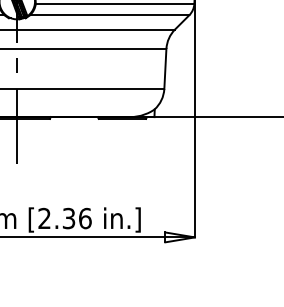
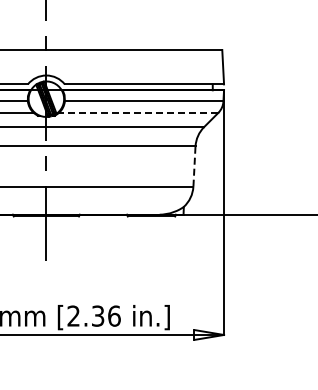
line: (109, 14) -> (138, 112), solid -> dashed
line: (165, 68) -> (194, 166), solid -> dashed

